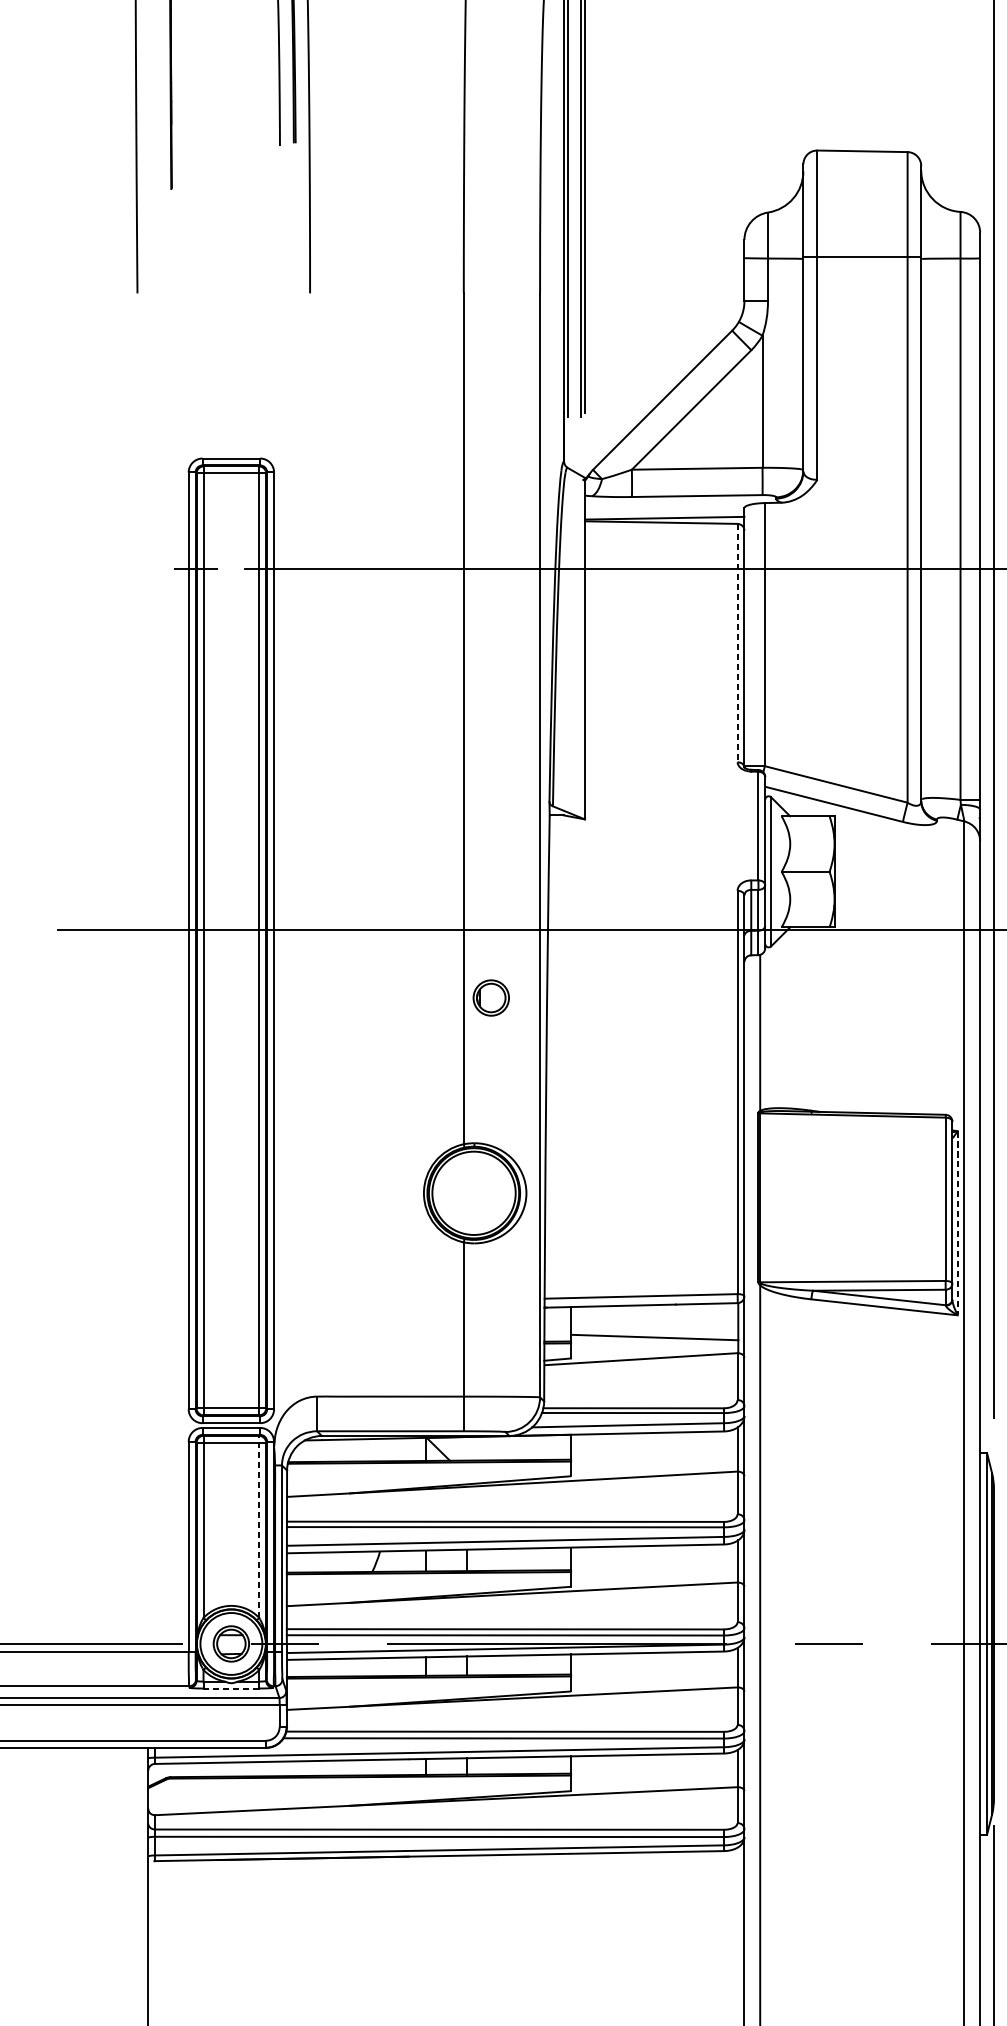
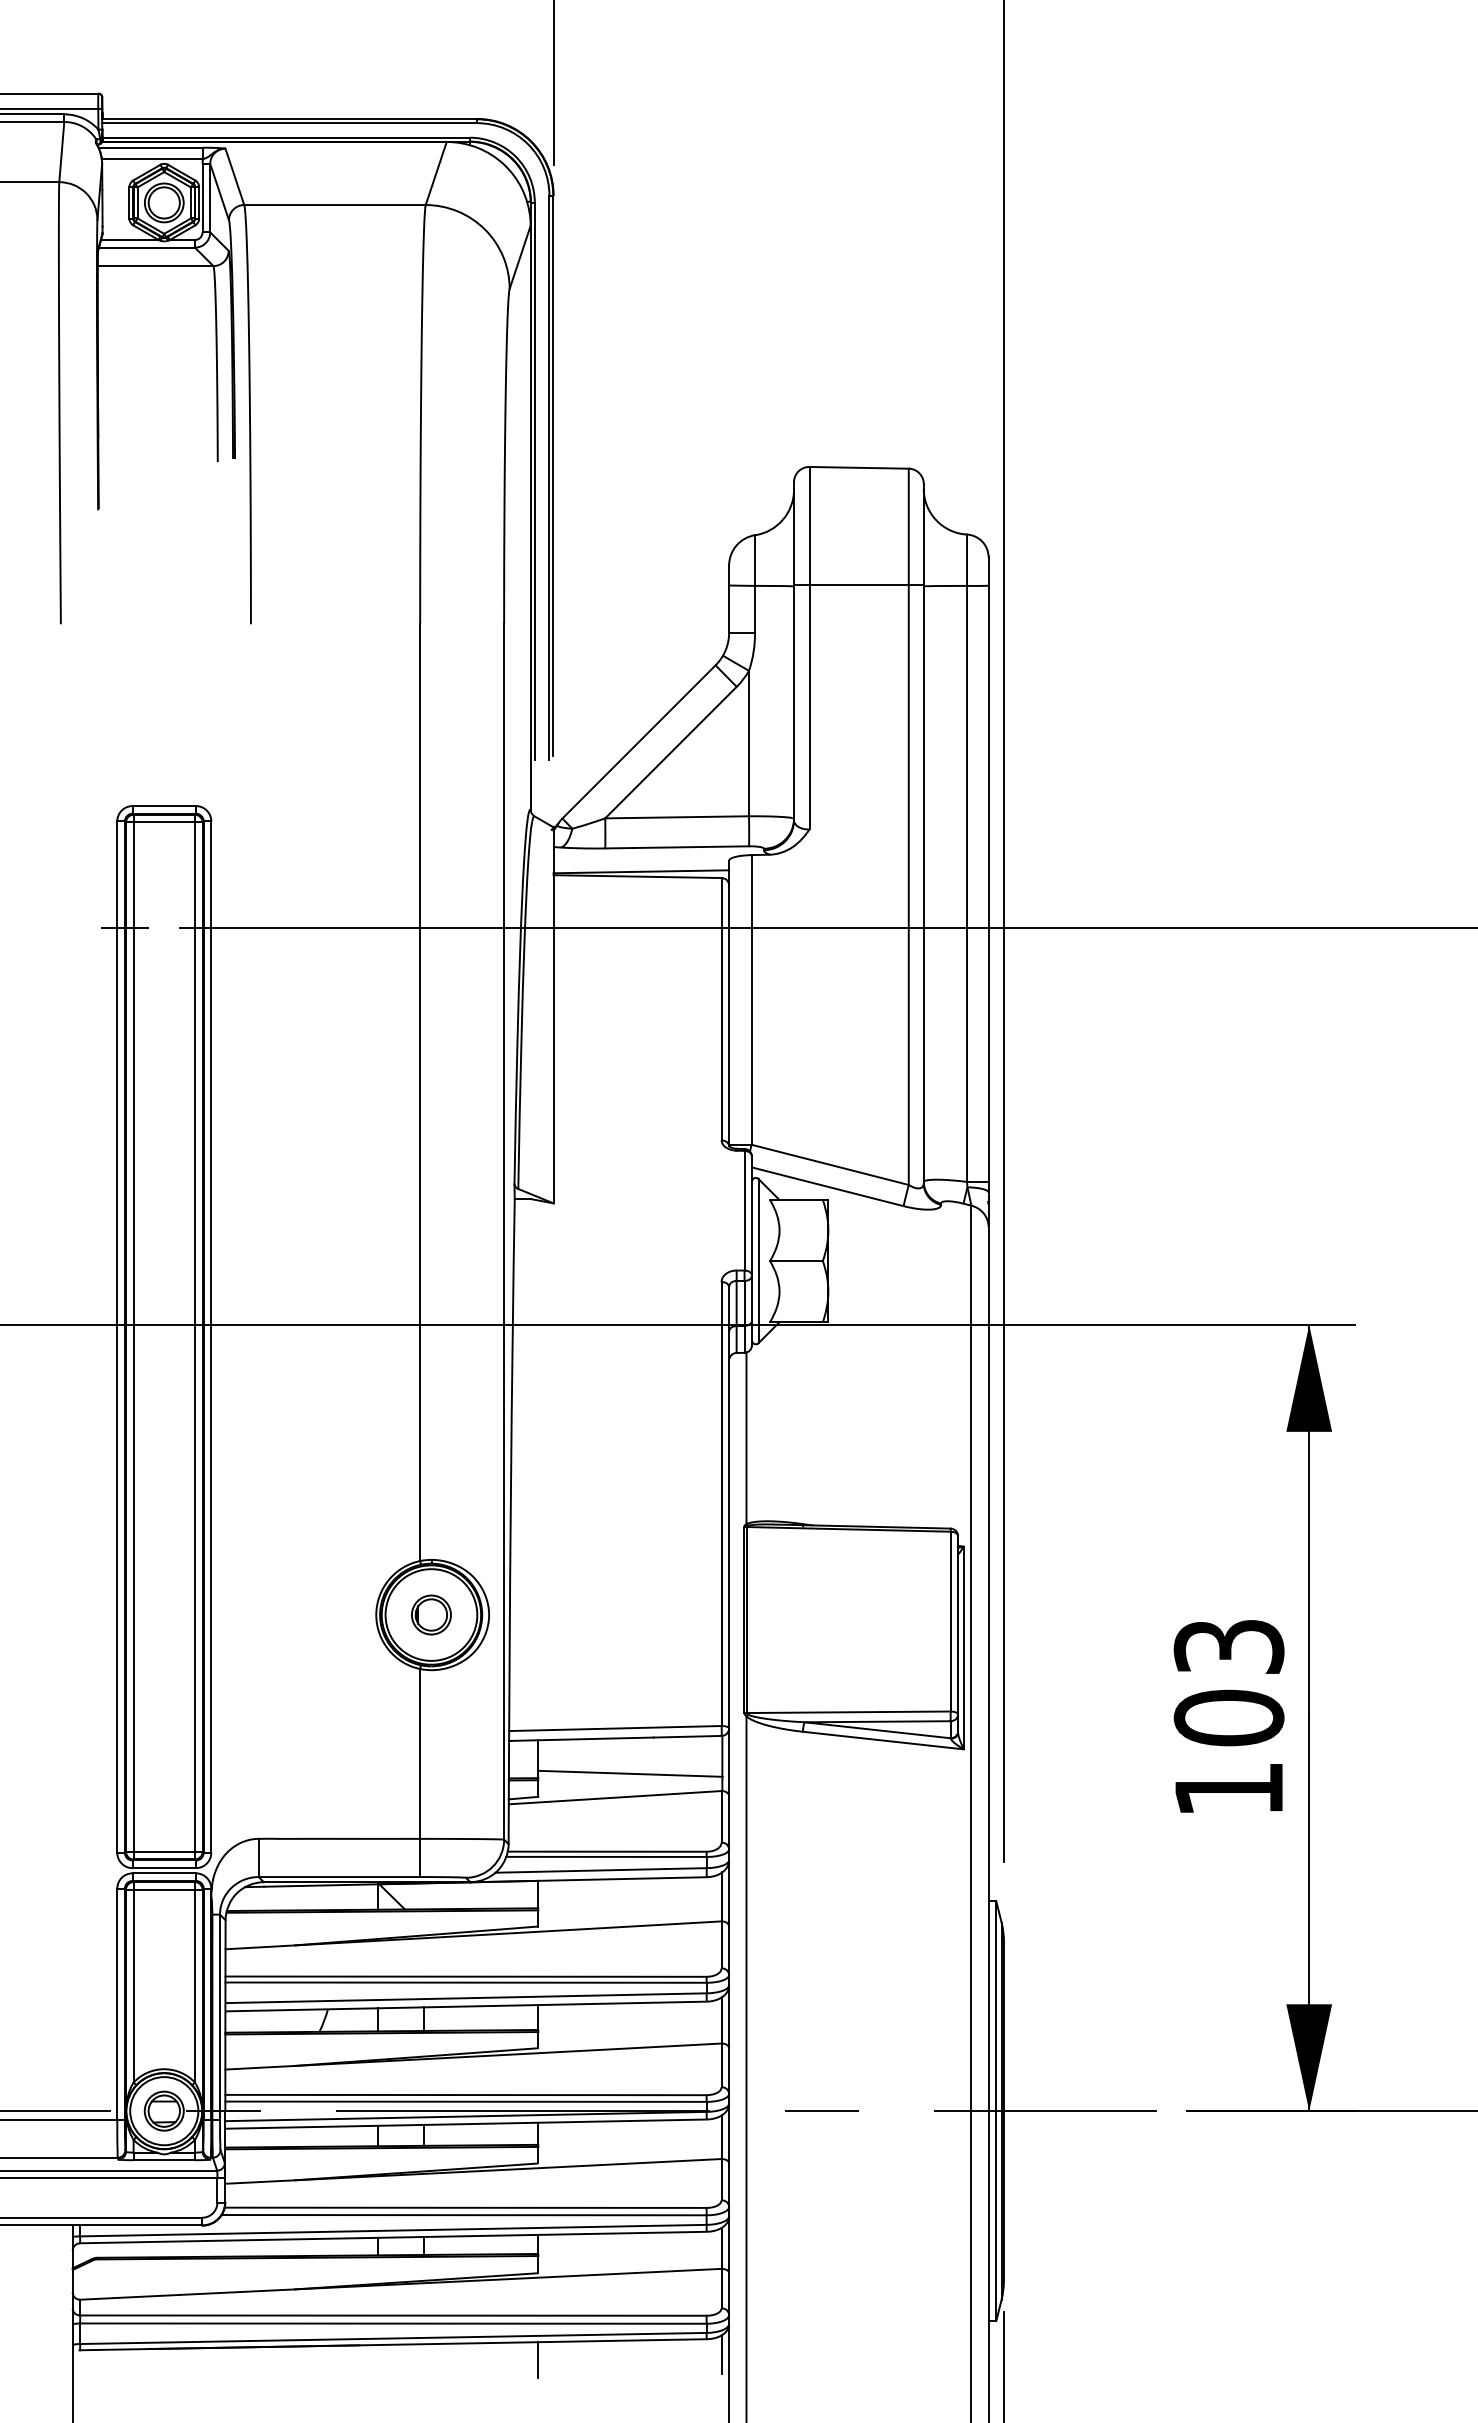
line: (737, 643) -> (721, 1009), dashed -> solid
part: (491, 997) -> (431, 1614), moved
line: (957, 1223) -> (963, 1648), dashed -> solid
line: (258, 1526) -> (194, 1981), dashed -> solid
line: (231, 1688) -> (164, 2160), dashed -> solid
line: (738, 1864) -> (722, 2354), added
line: (571, 1870) -> (538, 2360), added

